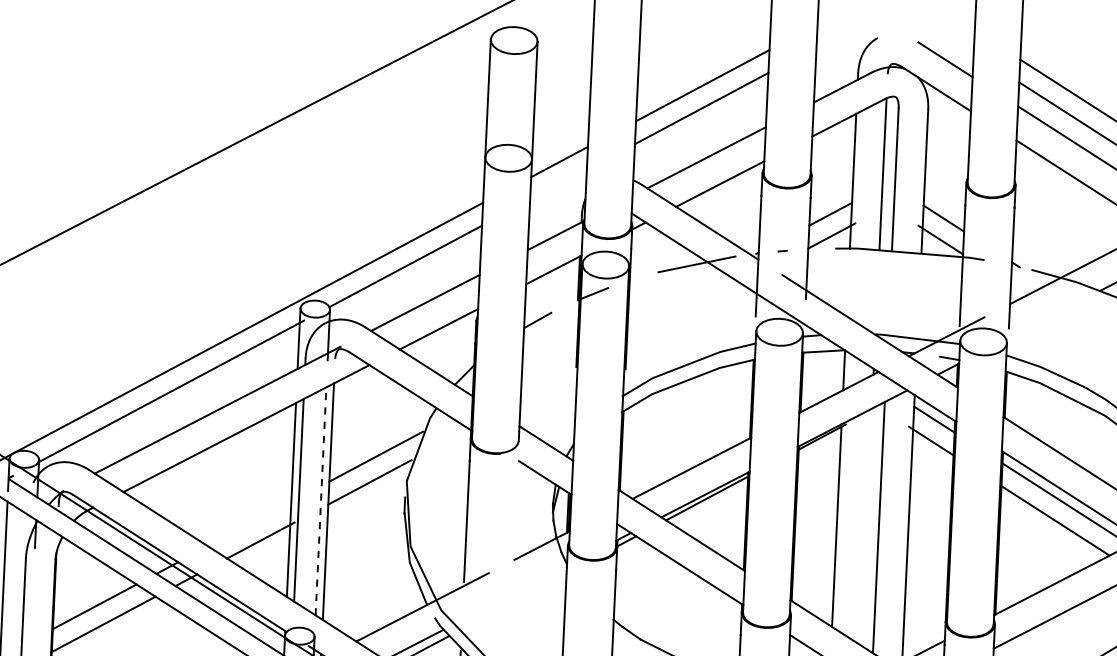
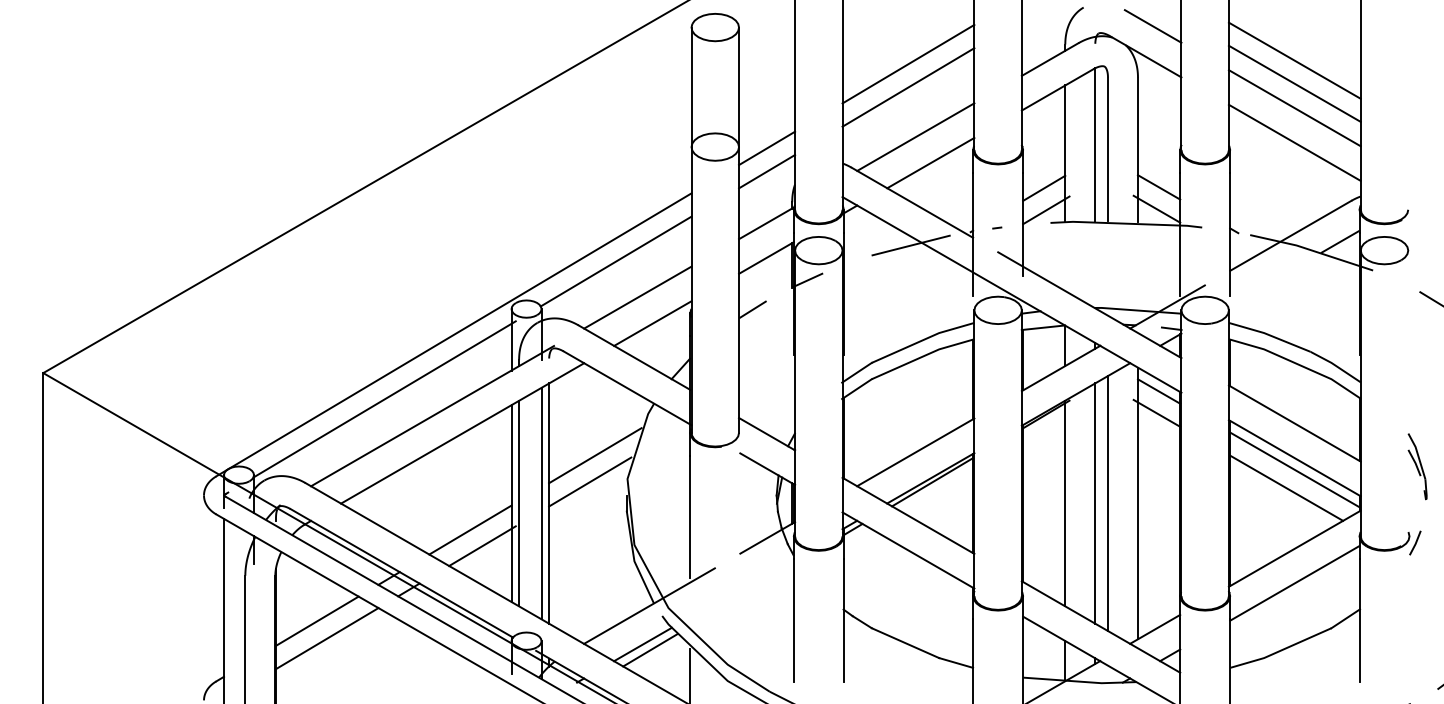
line: (558, 184) -> (767, 171), added
line: (320, 501) -> (541, 503), dashed -> solid
line: (249, 523) -> (470, 529), added
line: (866, 527) -> (1095, 503), added

